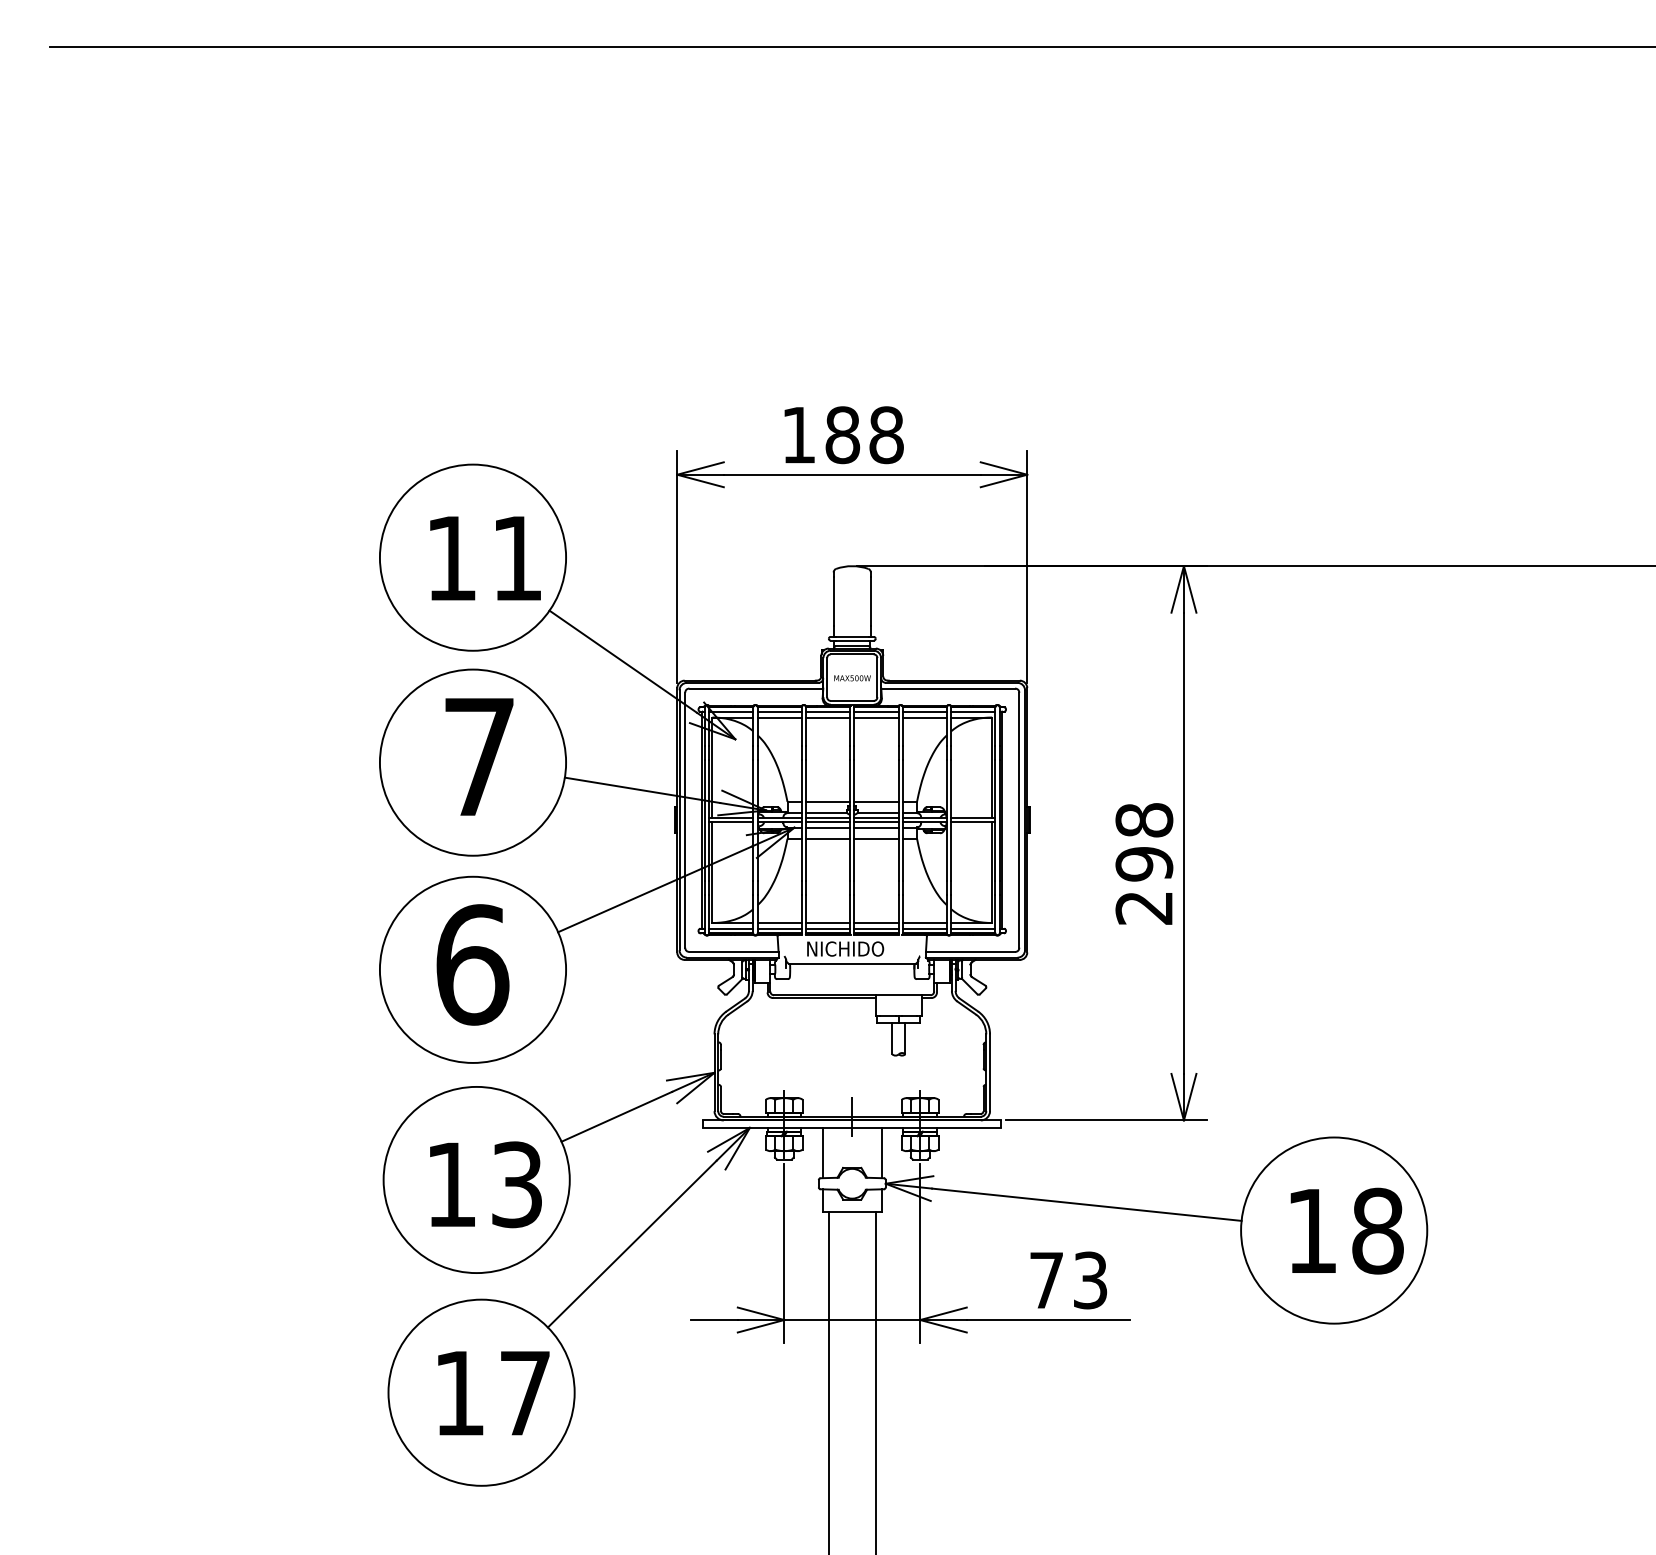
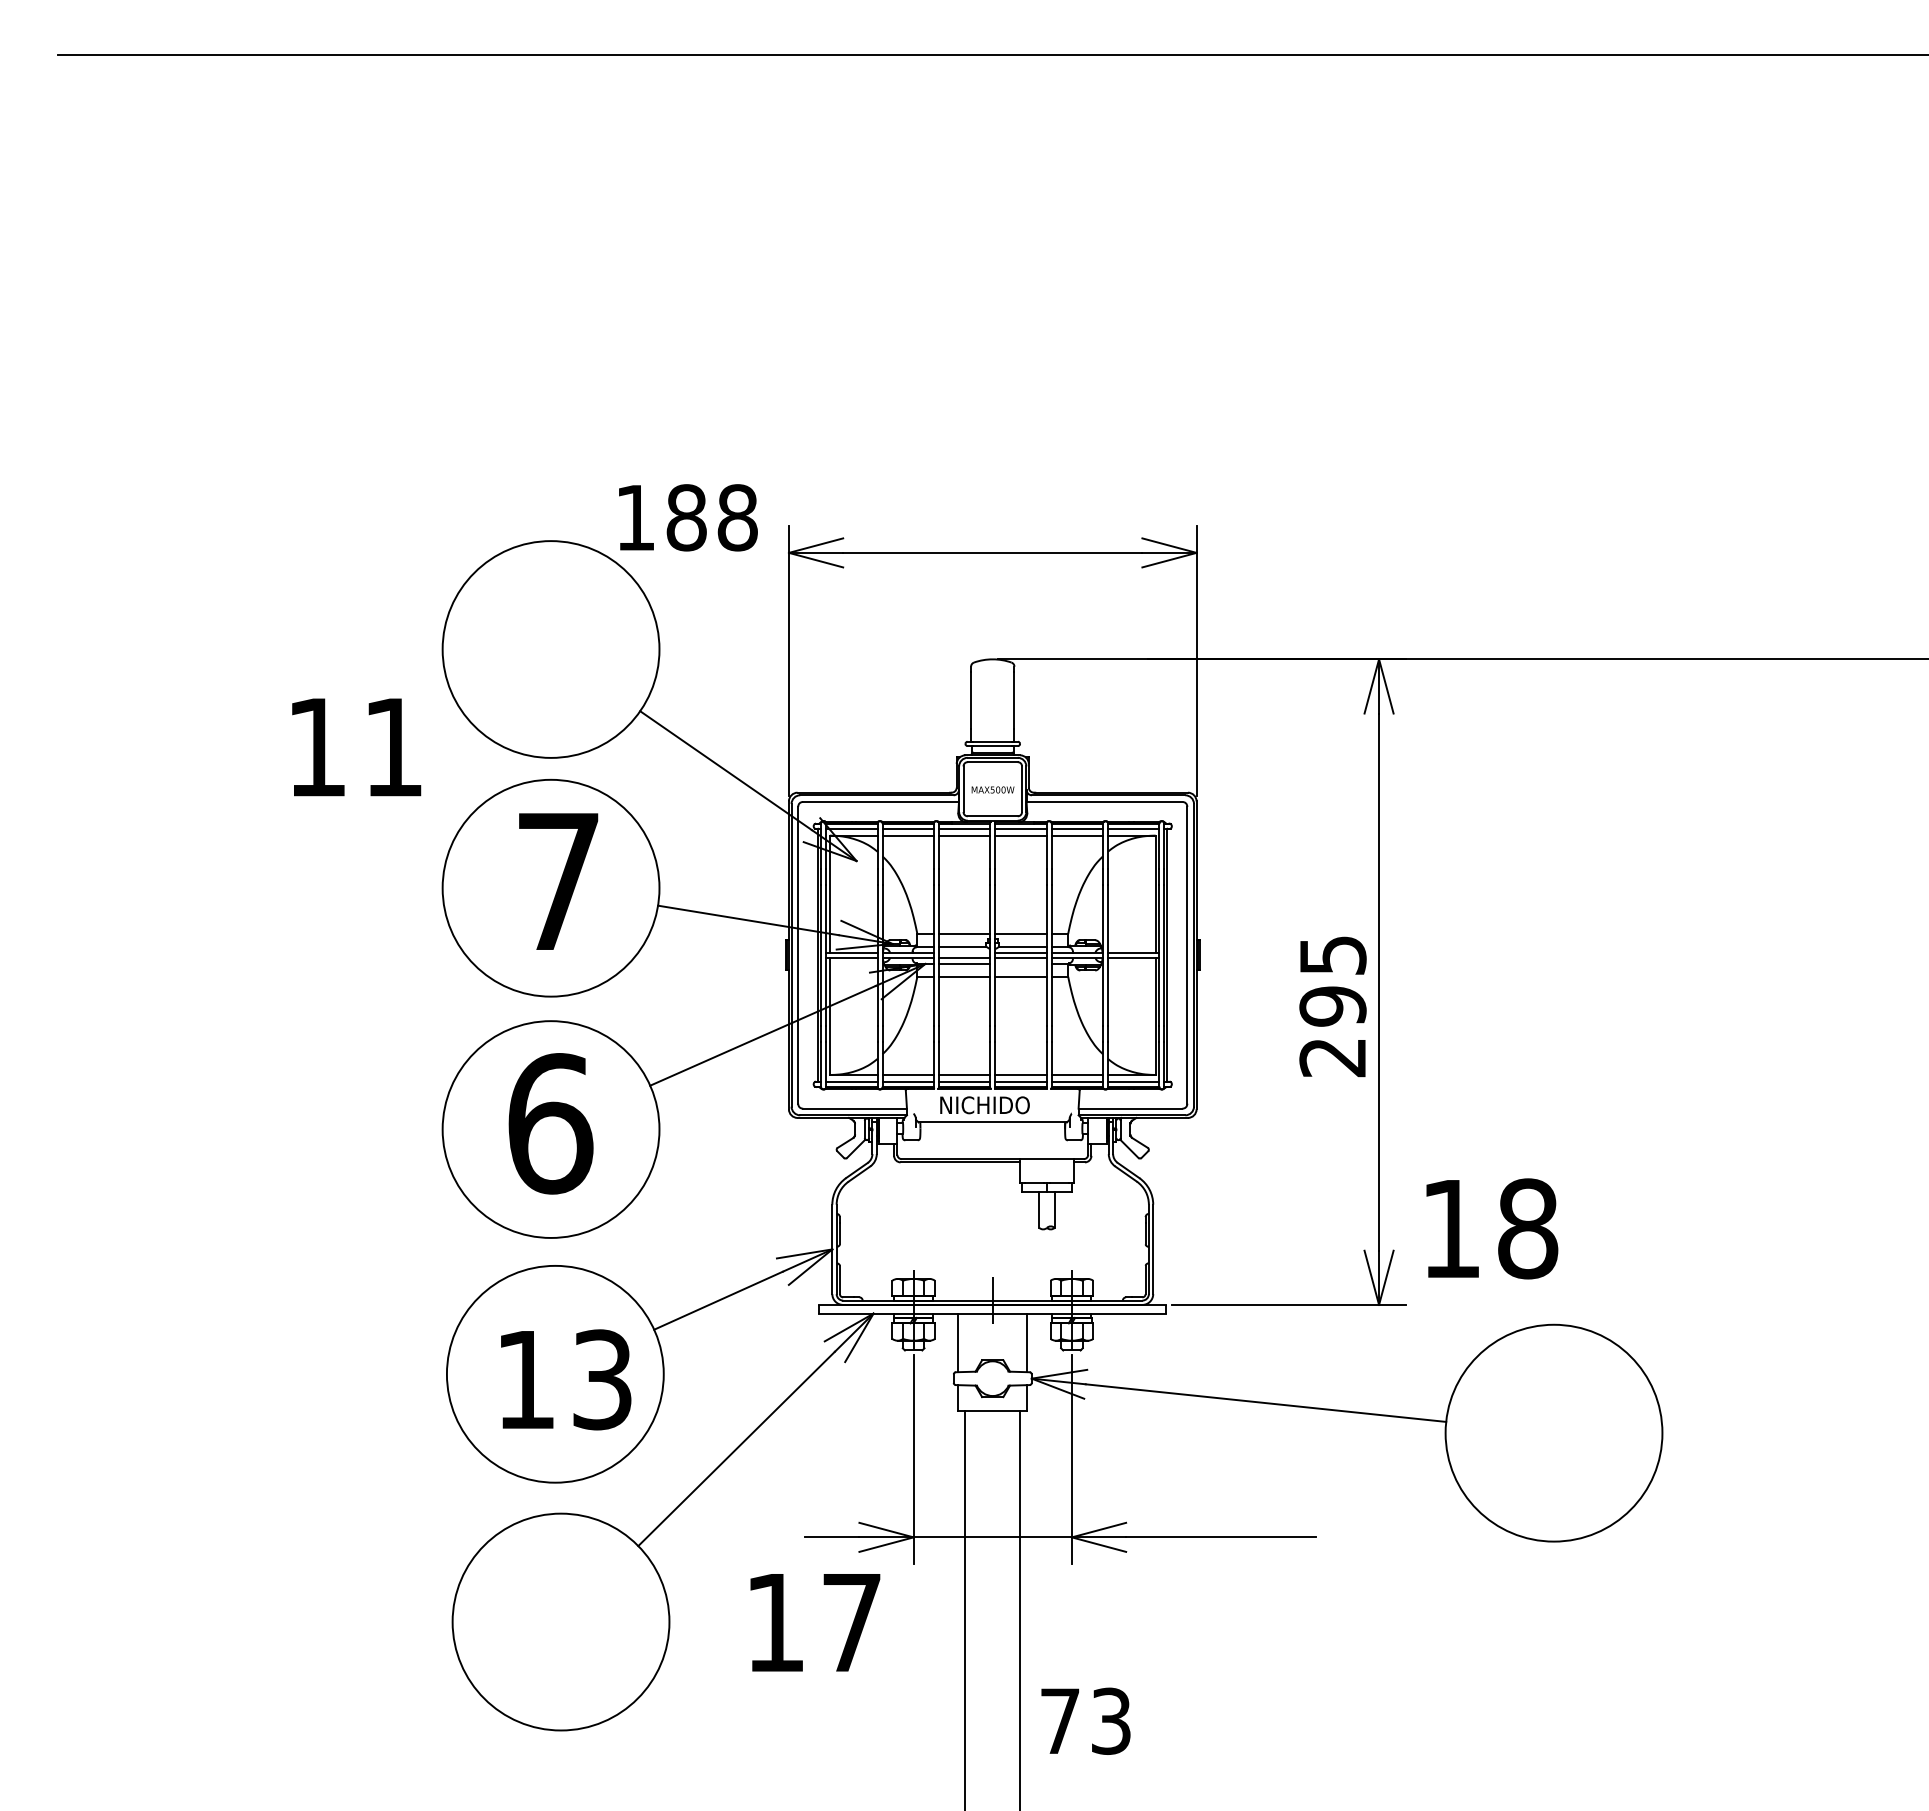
text: (844, 434) -> (688, 517), moved
text: (485, 558) -> (356, 747), moved
line: (828, 817) -> (964, 952), removed
text: (1143, 820) -> (1332, 955), 298 -> 295
line: (876, 827) -> (1020, 963), removed
text: (1347, 1230) -> (1492, 1228), moved
text: (1068, 1279) -> (1085, 1720), moved
text: (494, 1393) -> (815, 1622), moved

